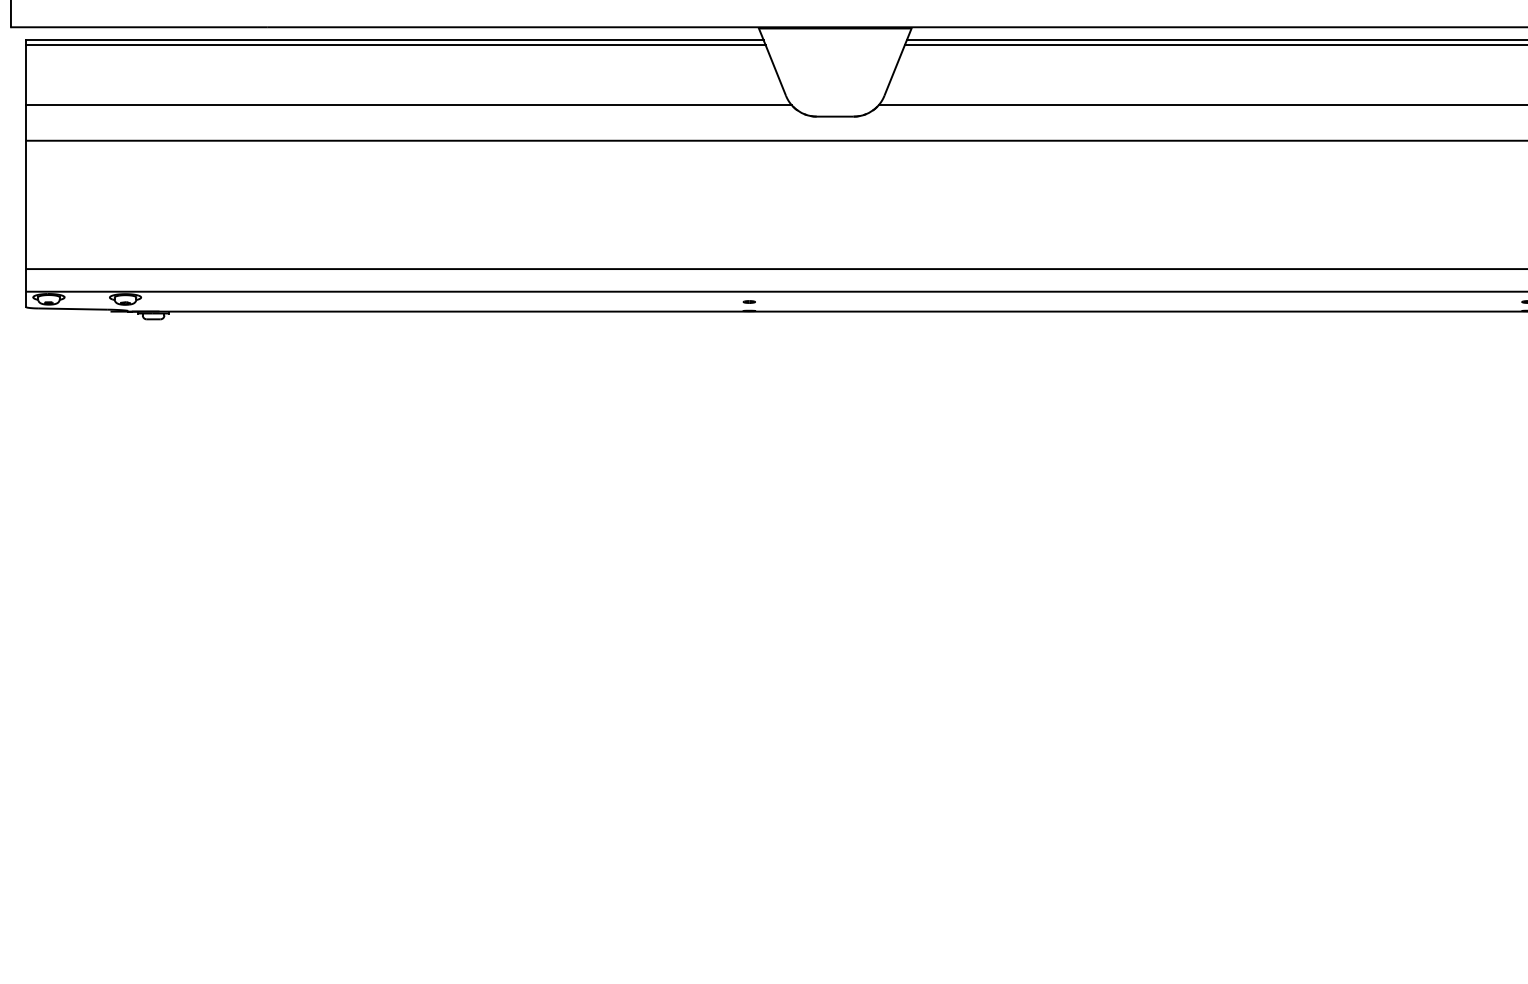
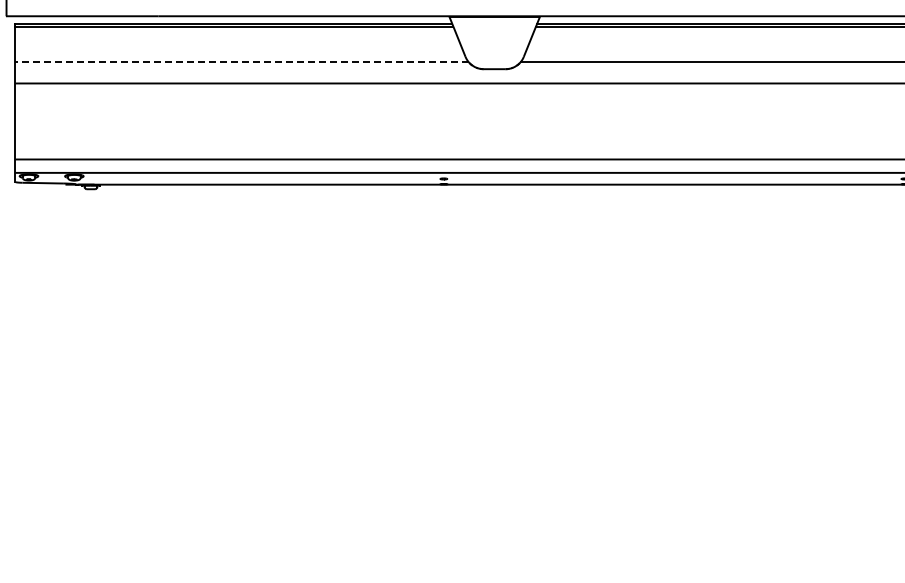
line: (409, 105) -> (242, 62), solid -> dashed

